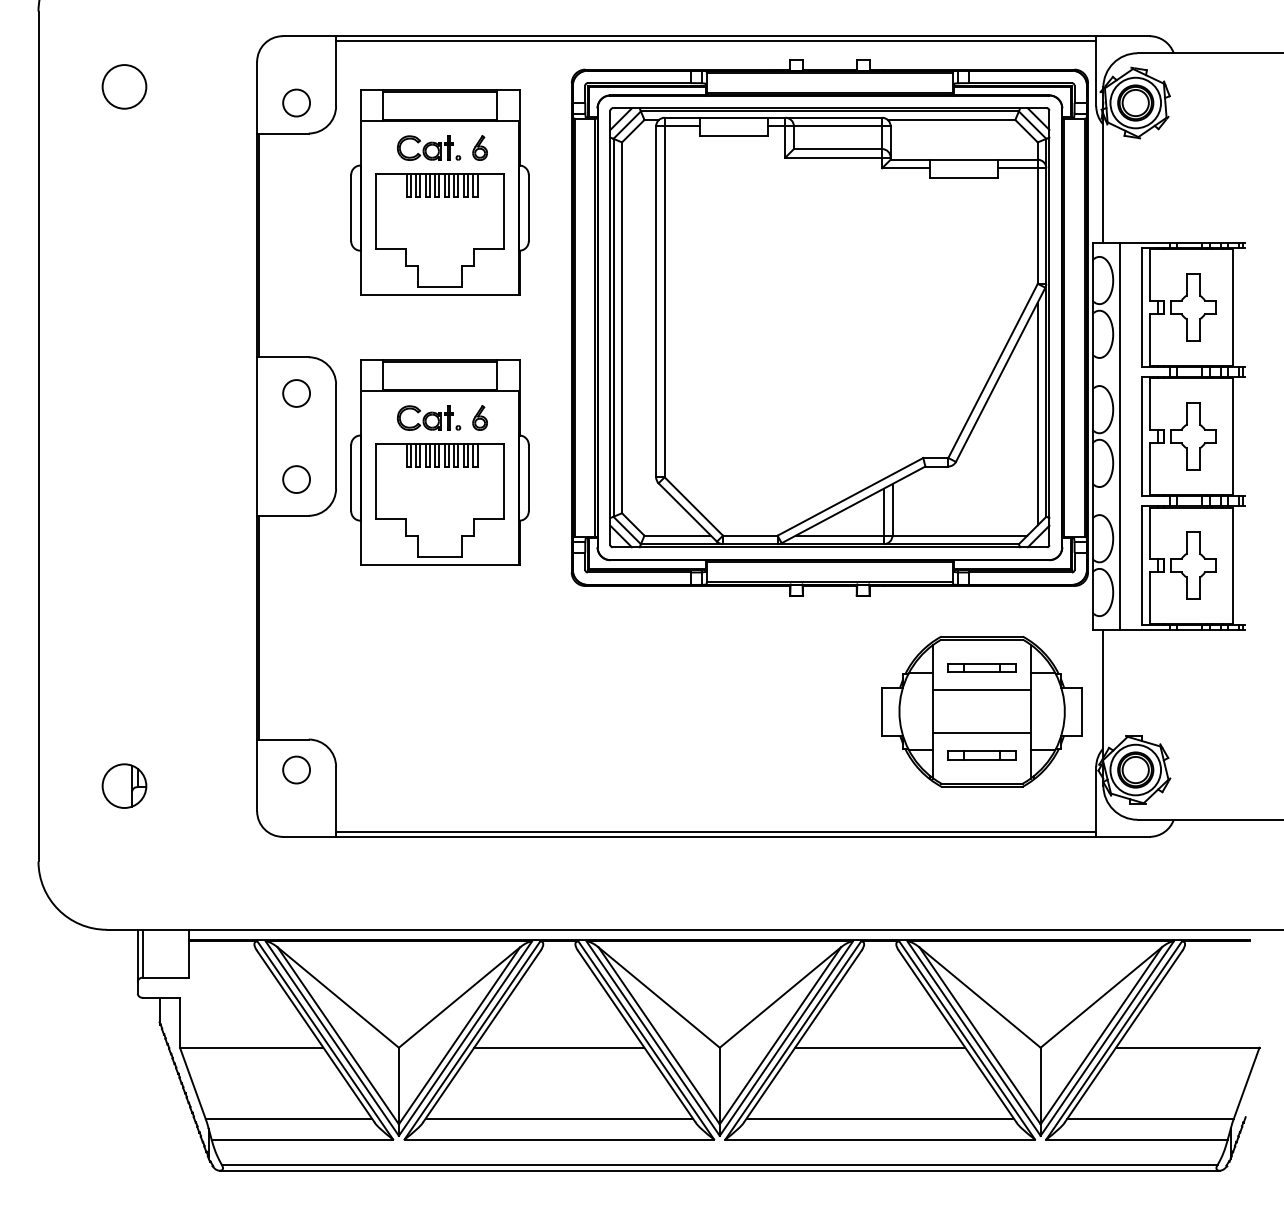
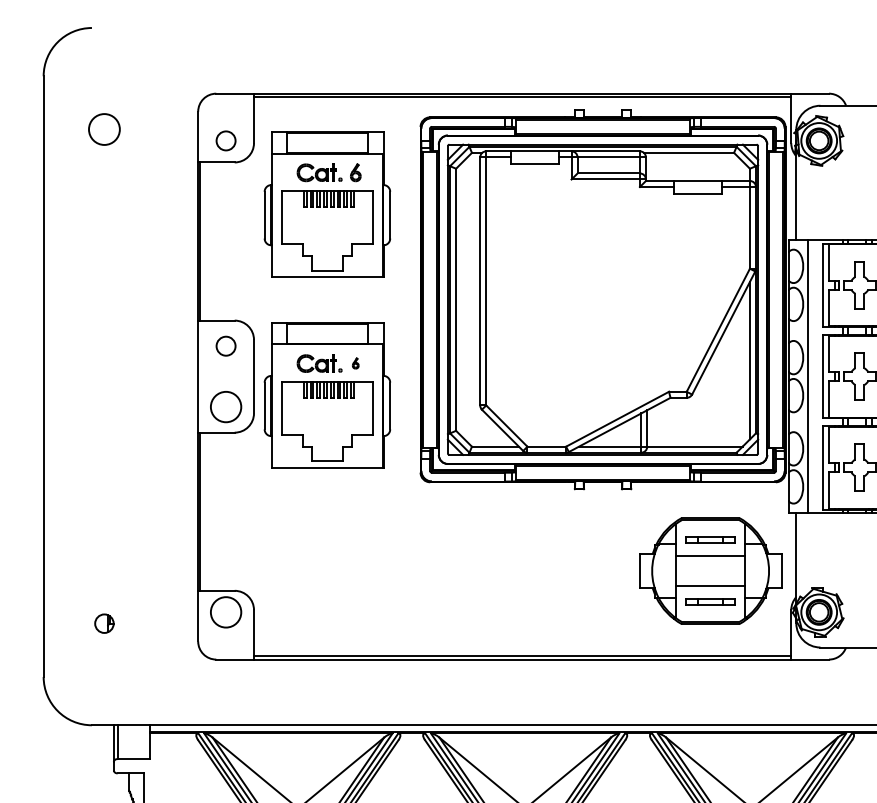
part: (479, 417) -> (355, 363), size x0.6
circle: (296, 479) -> (226, 407), size x1.6
circle: (296, 769) -> (226, 611), size x1.6
part: (124, 785) -> (104, 623), size x0.6

